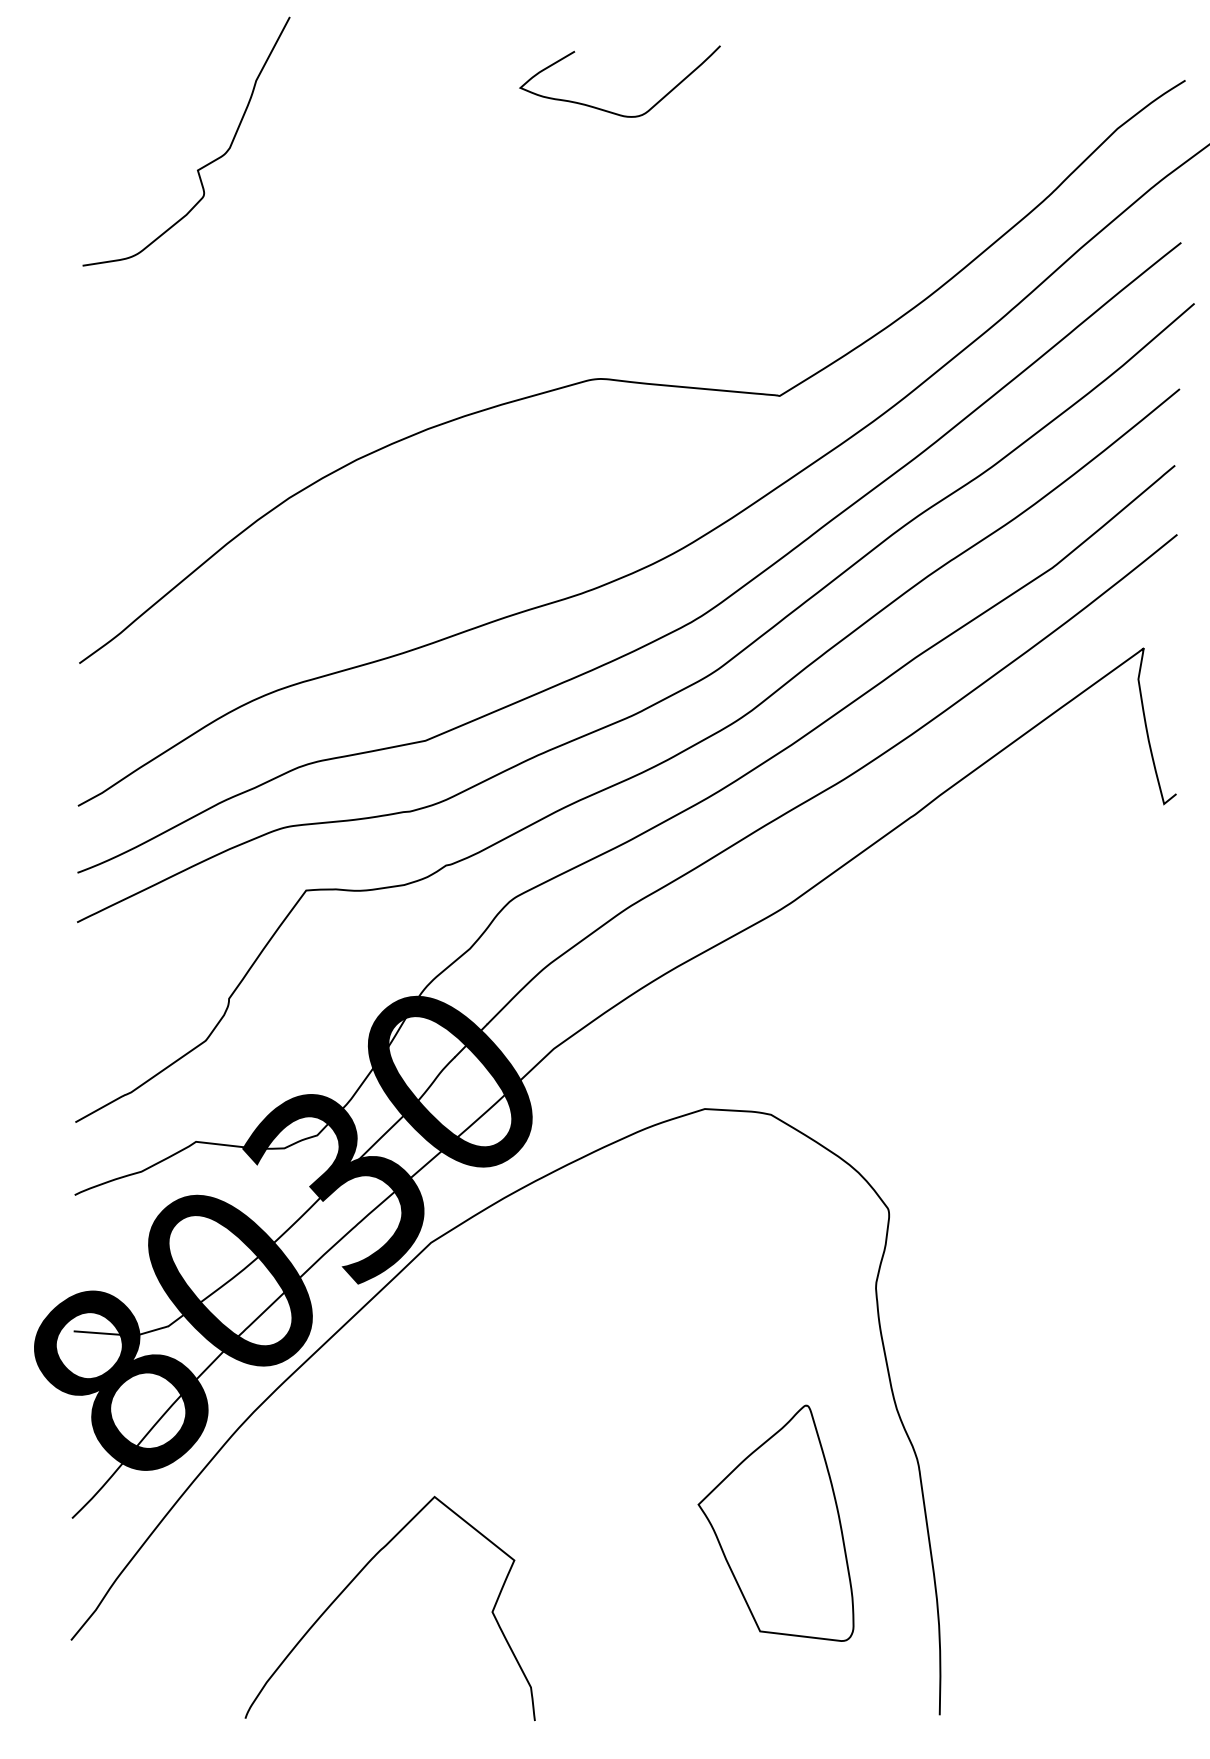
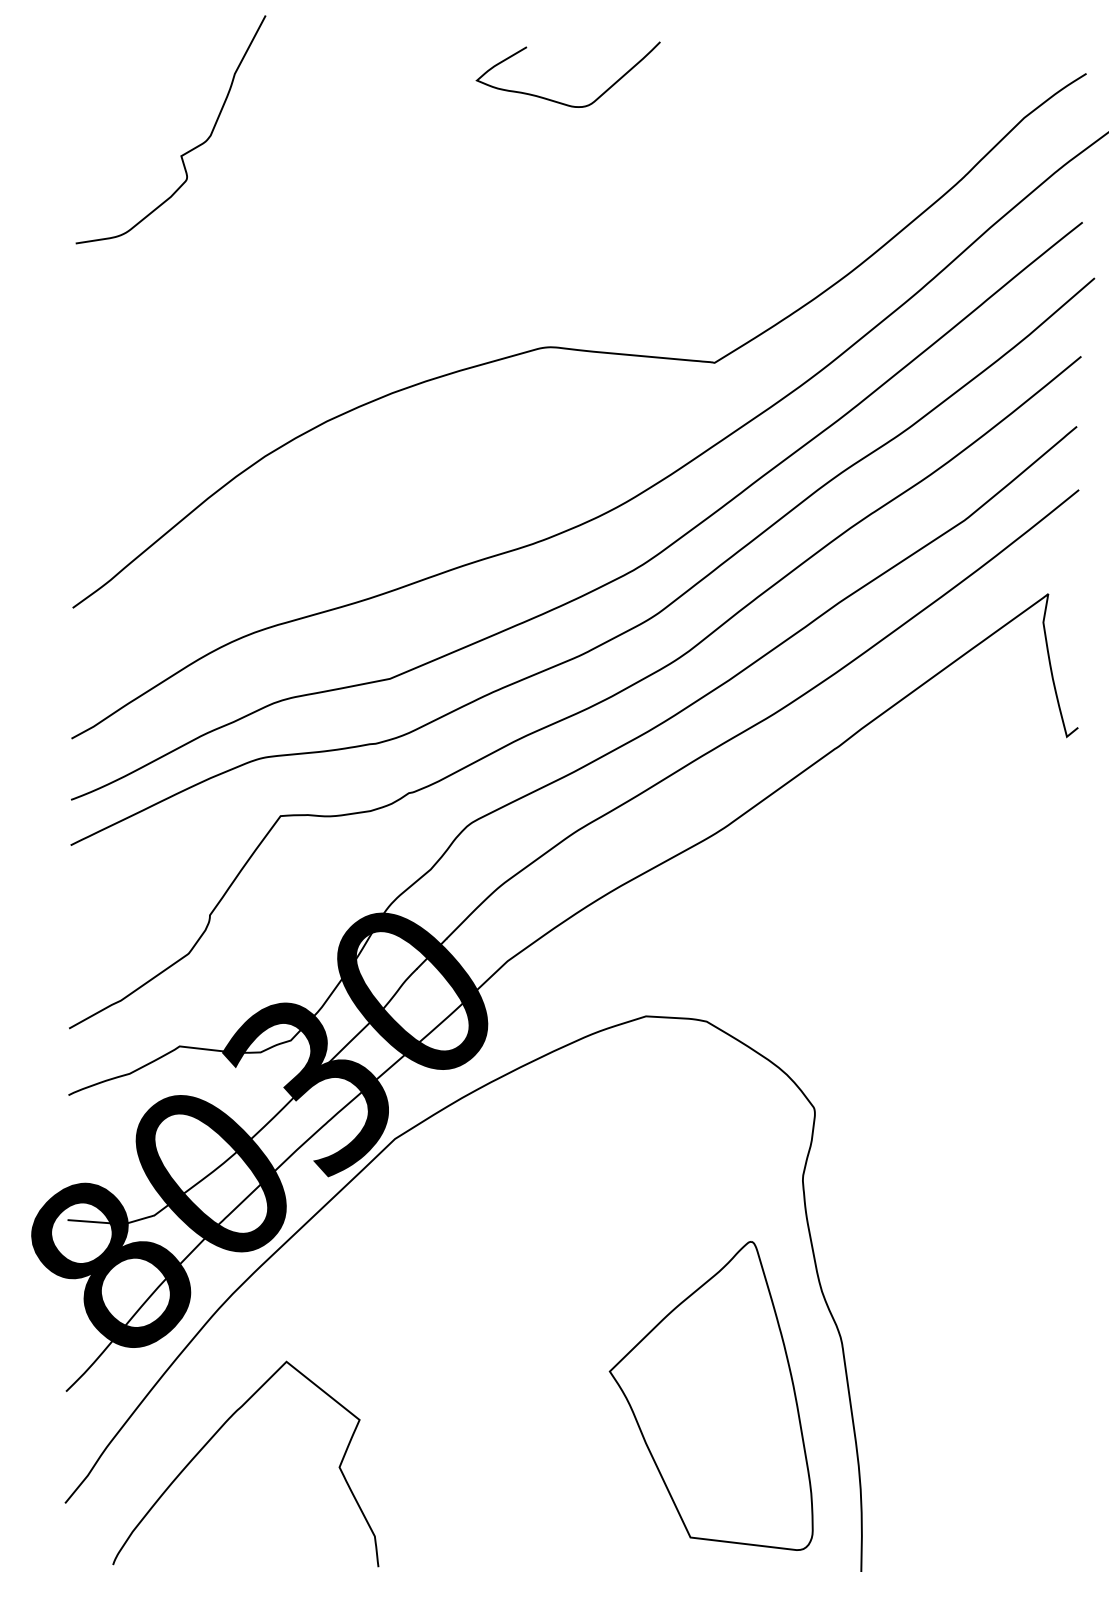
part: (775, 1523) -> (710, 1396), size x1.43
curve: (358, 1575) -> (216, 1433), moved

